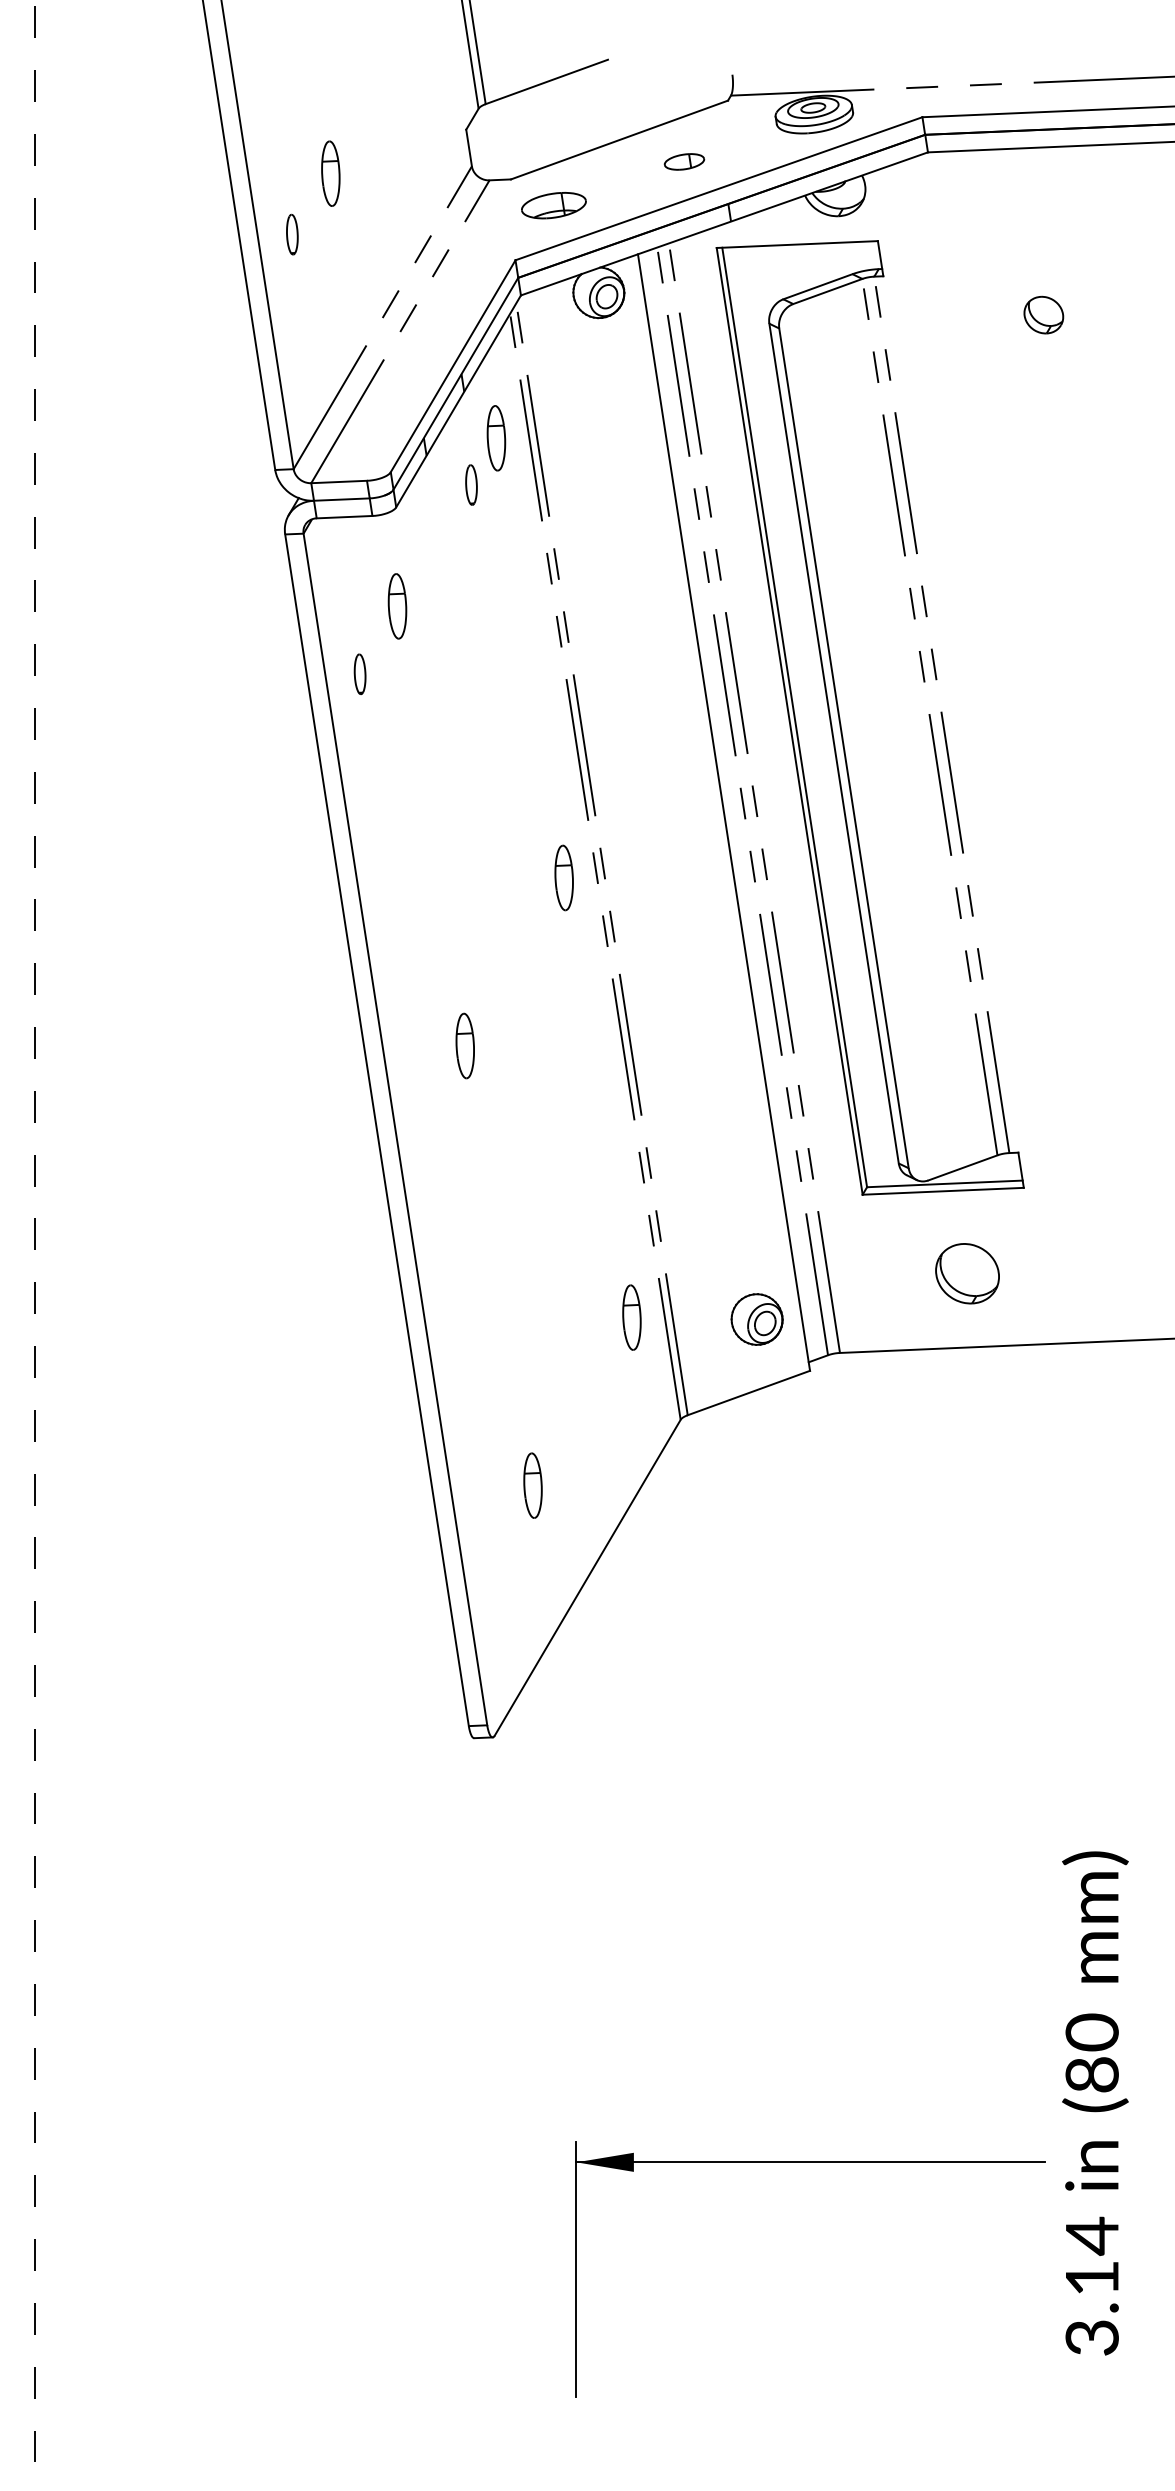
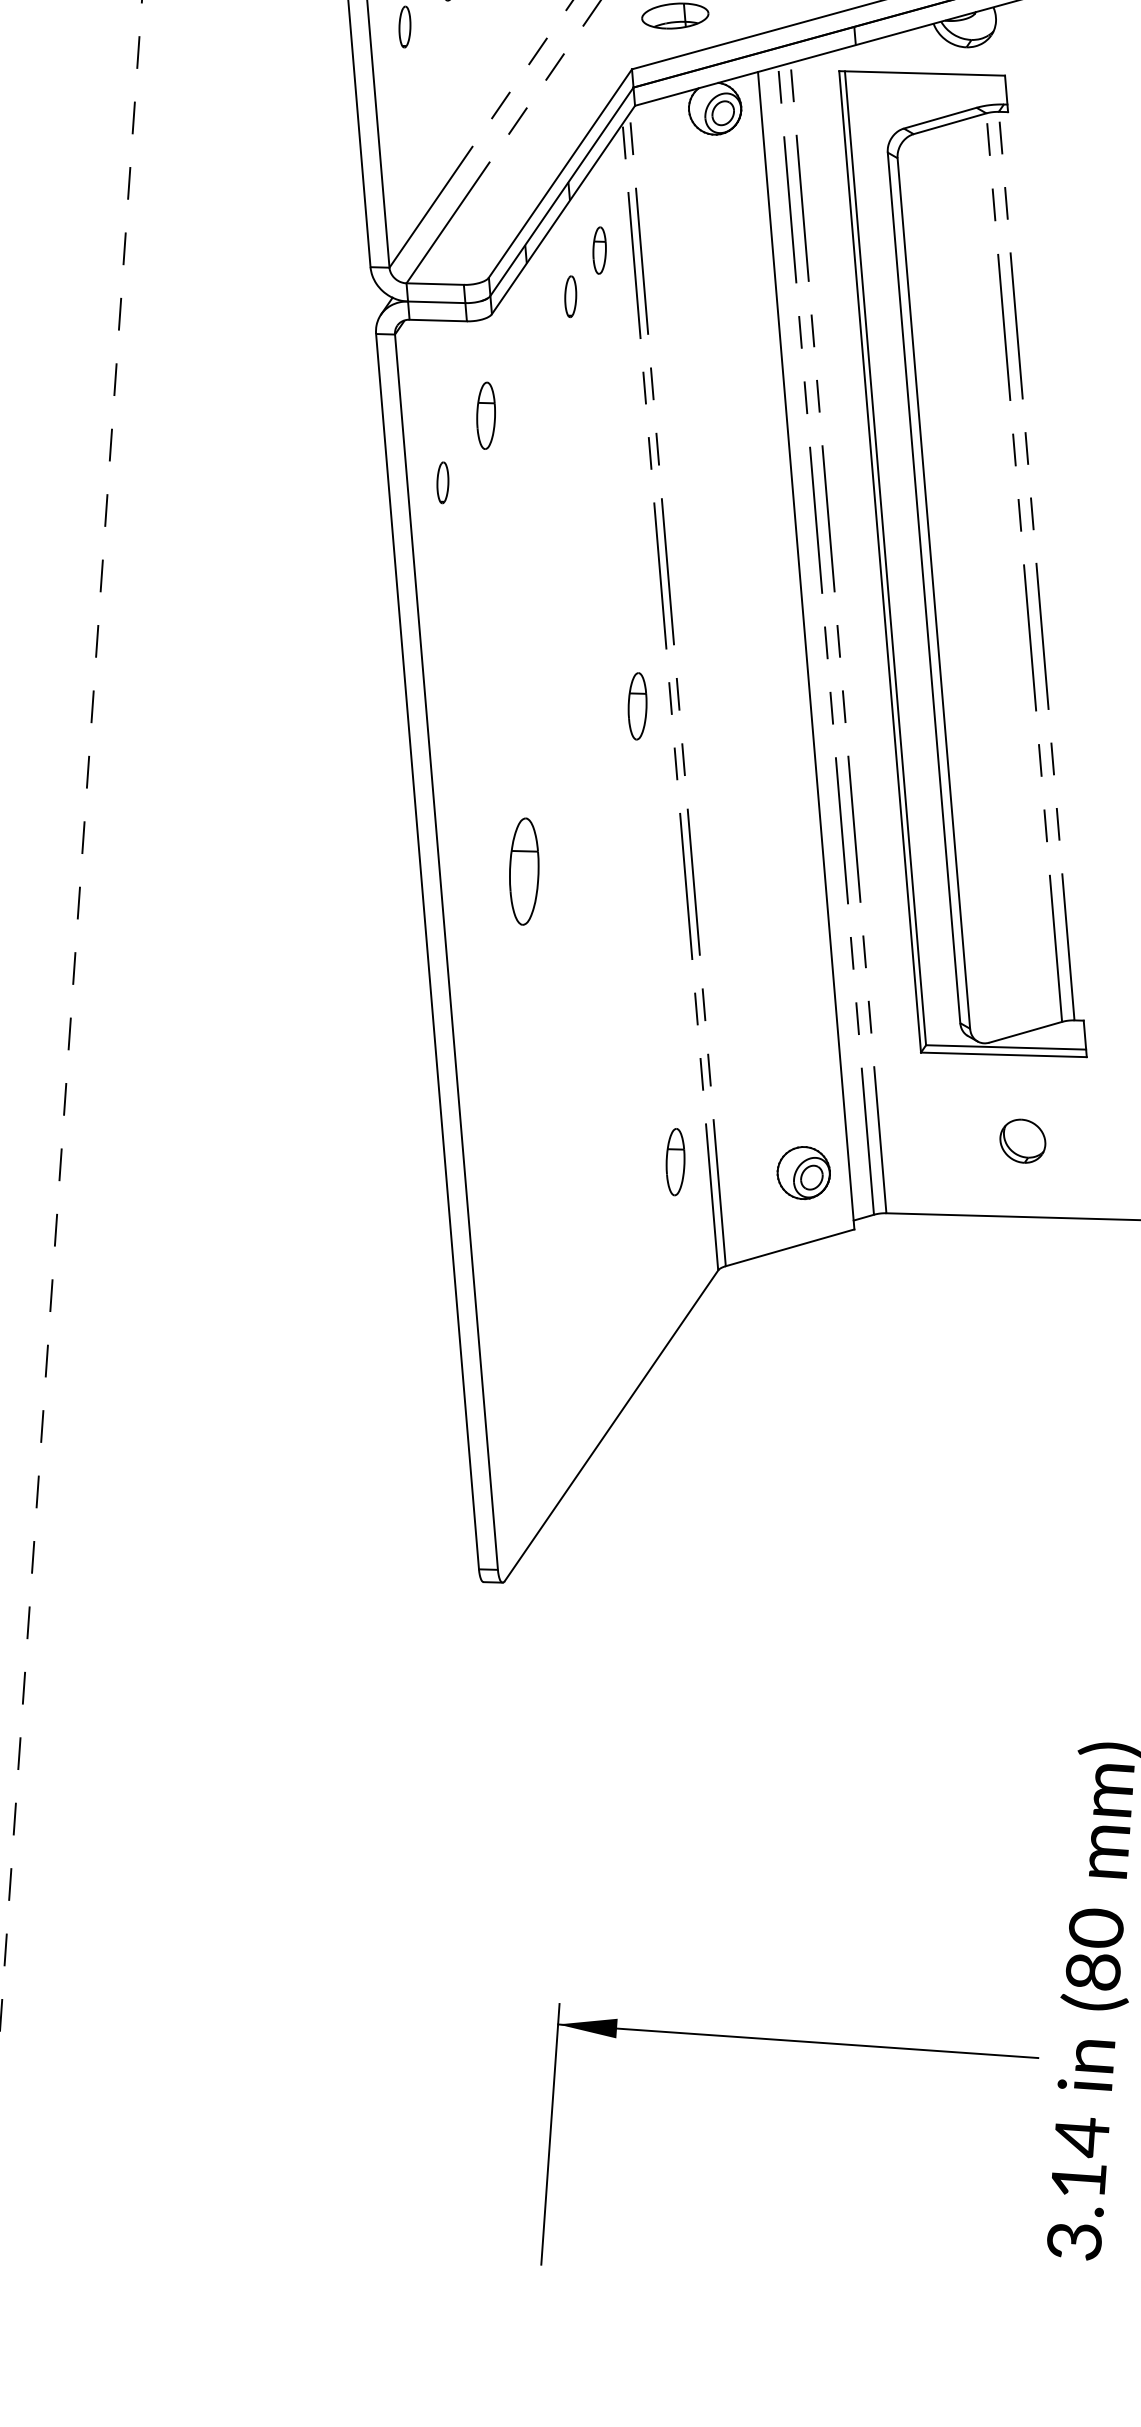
part: (496, 438) -> (599, 250), size x0.7
part: (464, 1045) -> (523, 871), size x1.6
part: (967, 1273) -> (1022, 1140), size x0.7
part: (532, 1485) -> (561, 1327), removed

